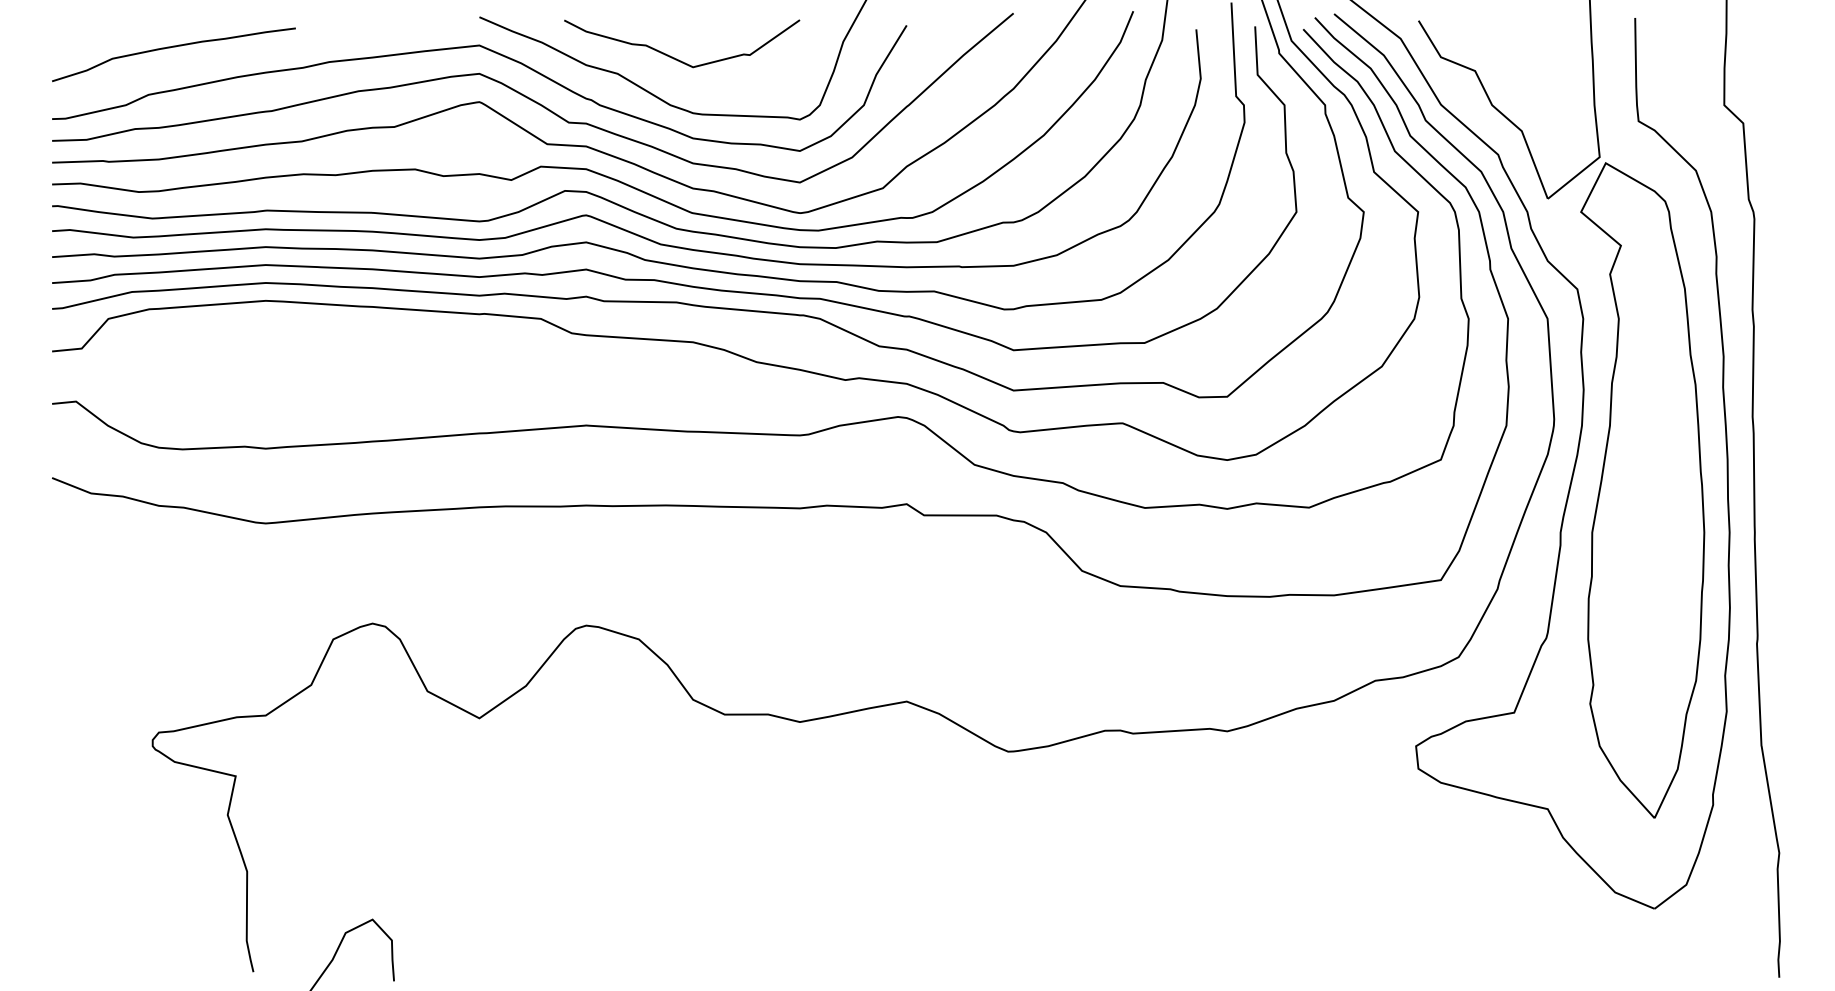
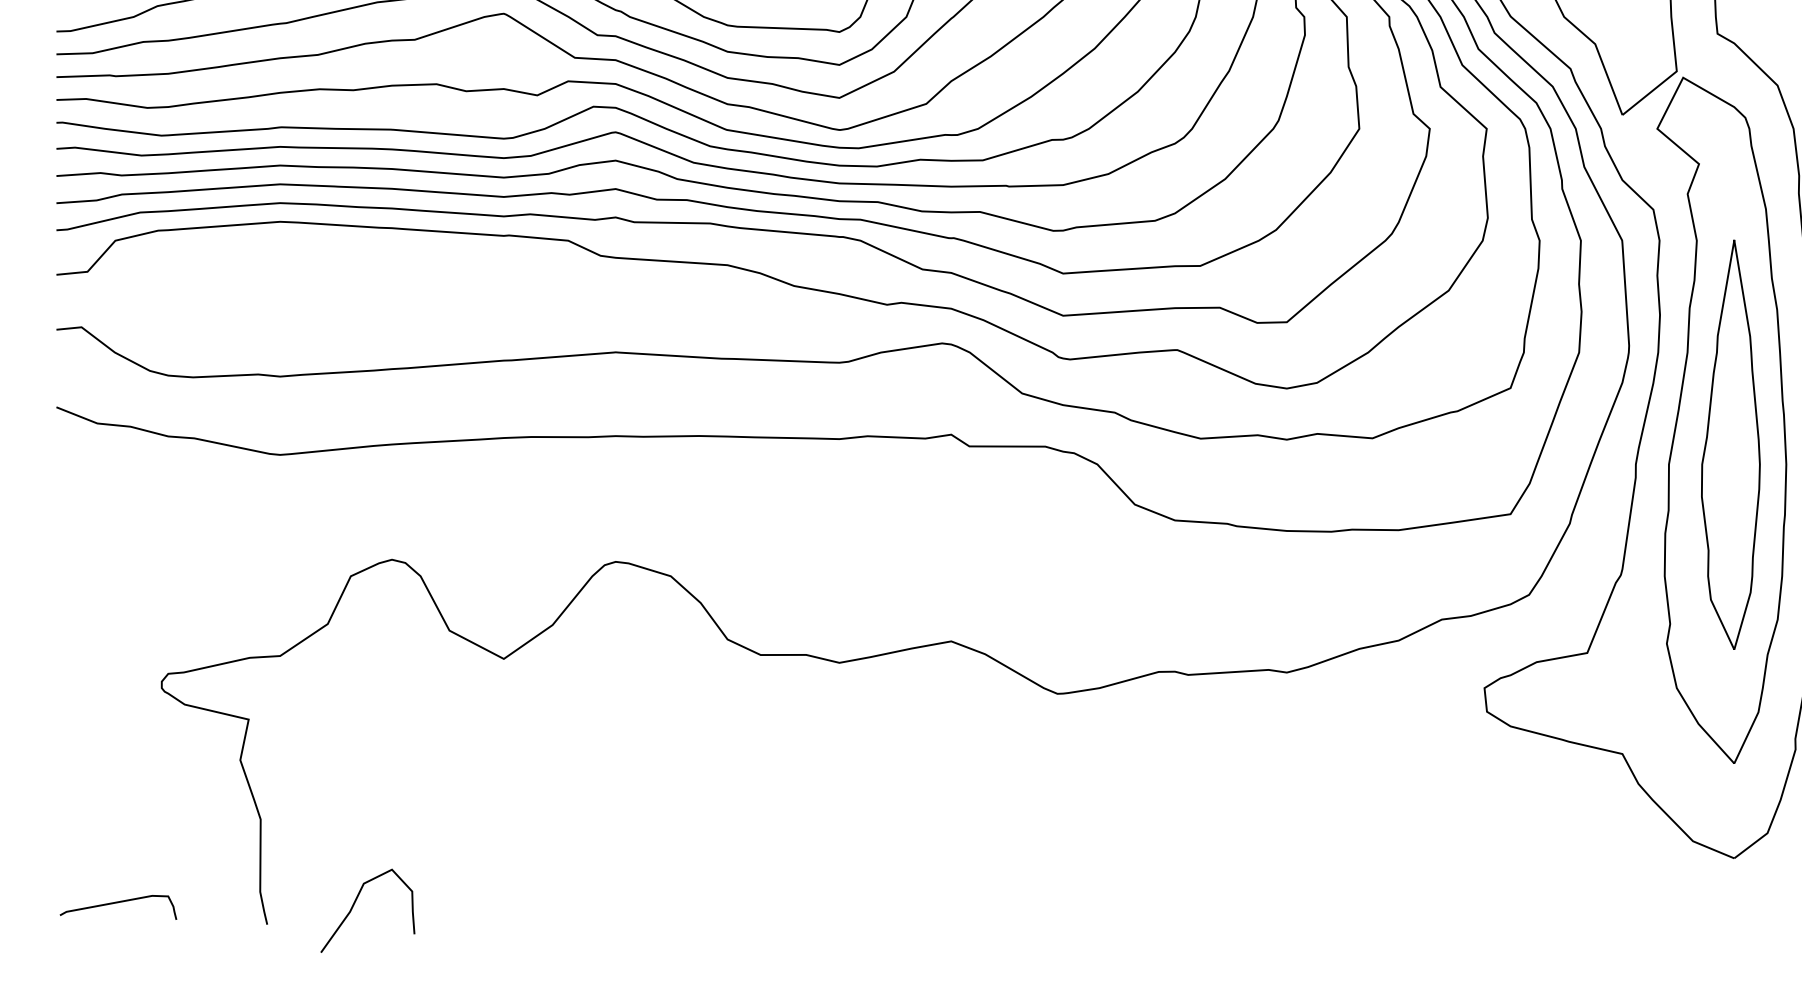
part: (1650, 513) -> (1729, 444), added
curve: (111, 951) -> (118, 903), added

